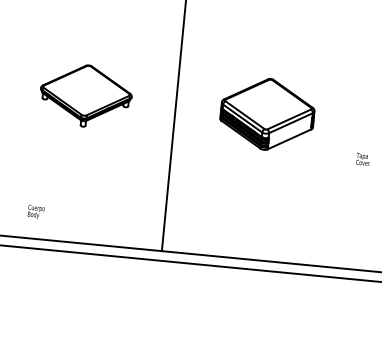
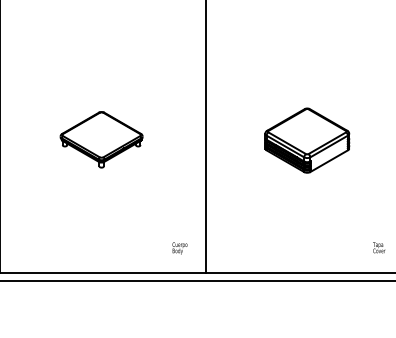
part: (85, 95) -> (101, 139), moved
part: (267, 114) -> (307, 140), moved
text: (363, 159) -> (379, 247), moved
text: (35, 212) -> (179, 248), moved

